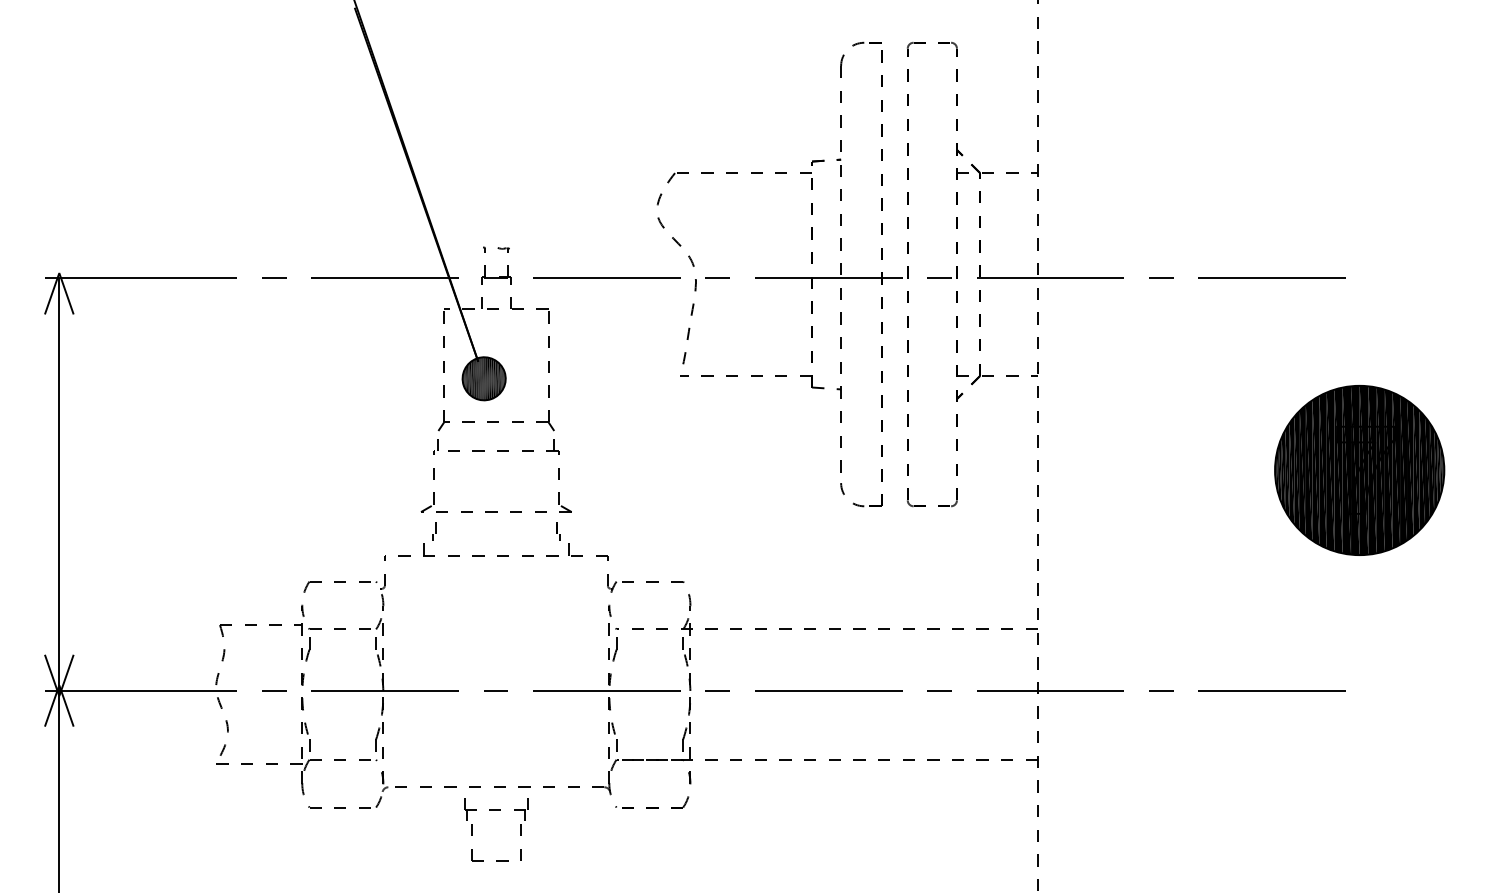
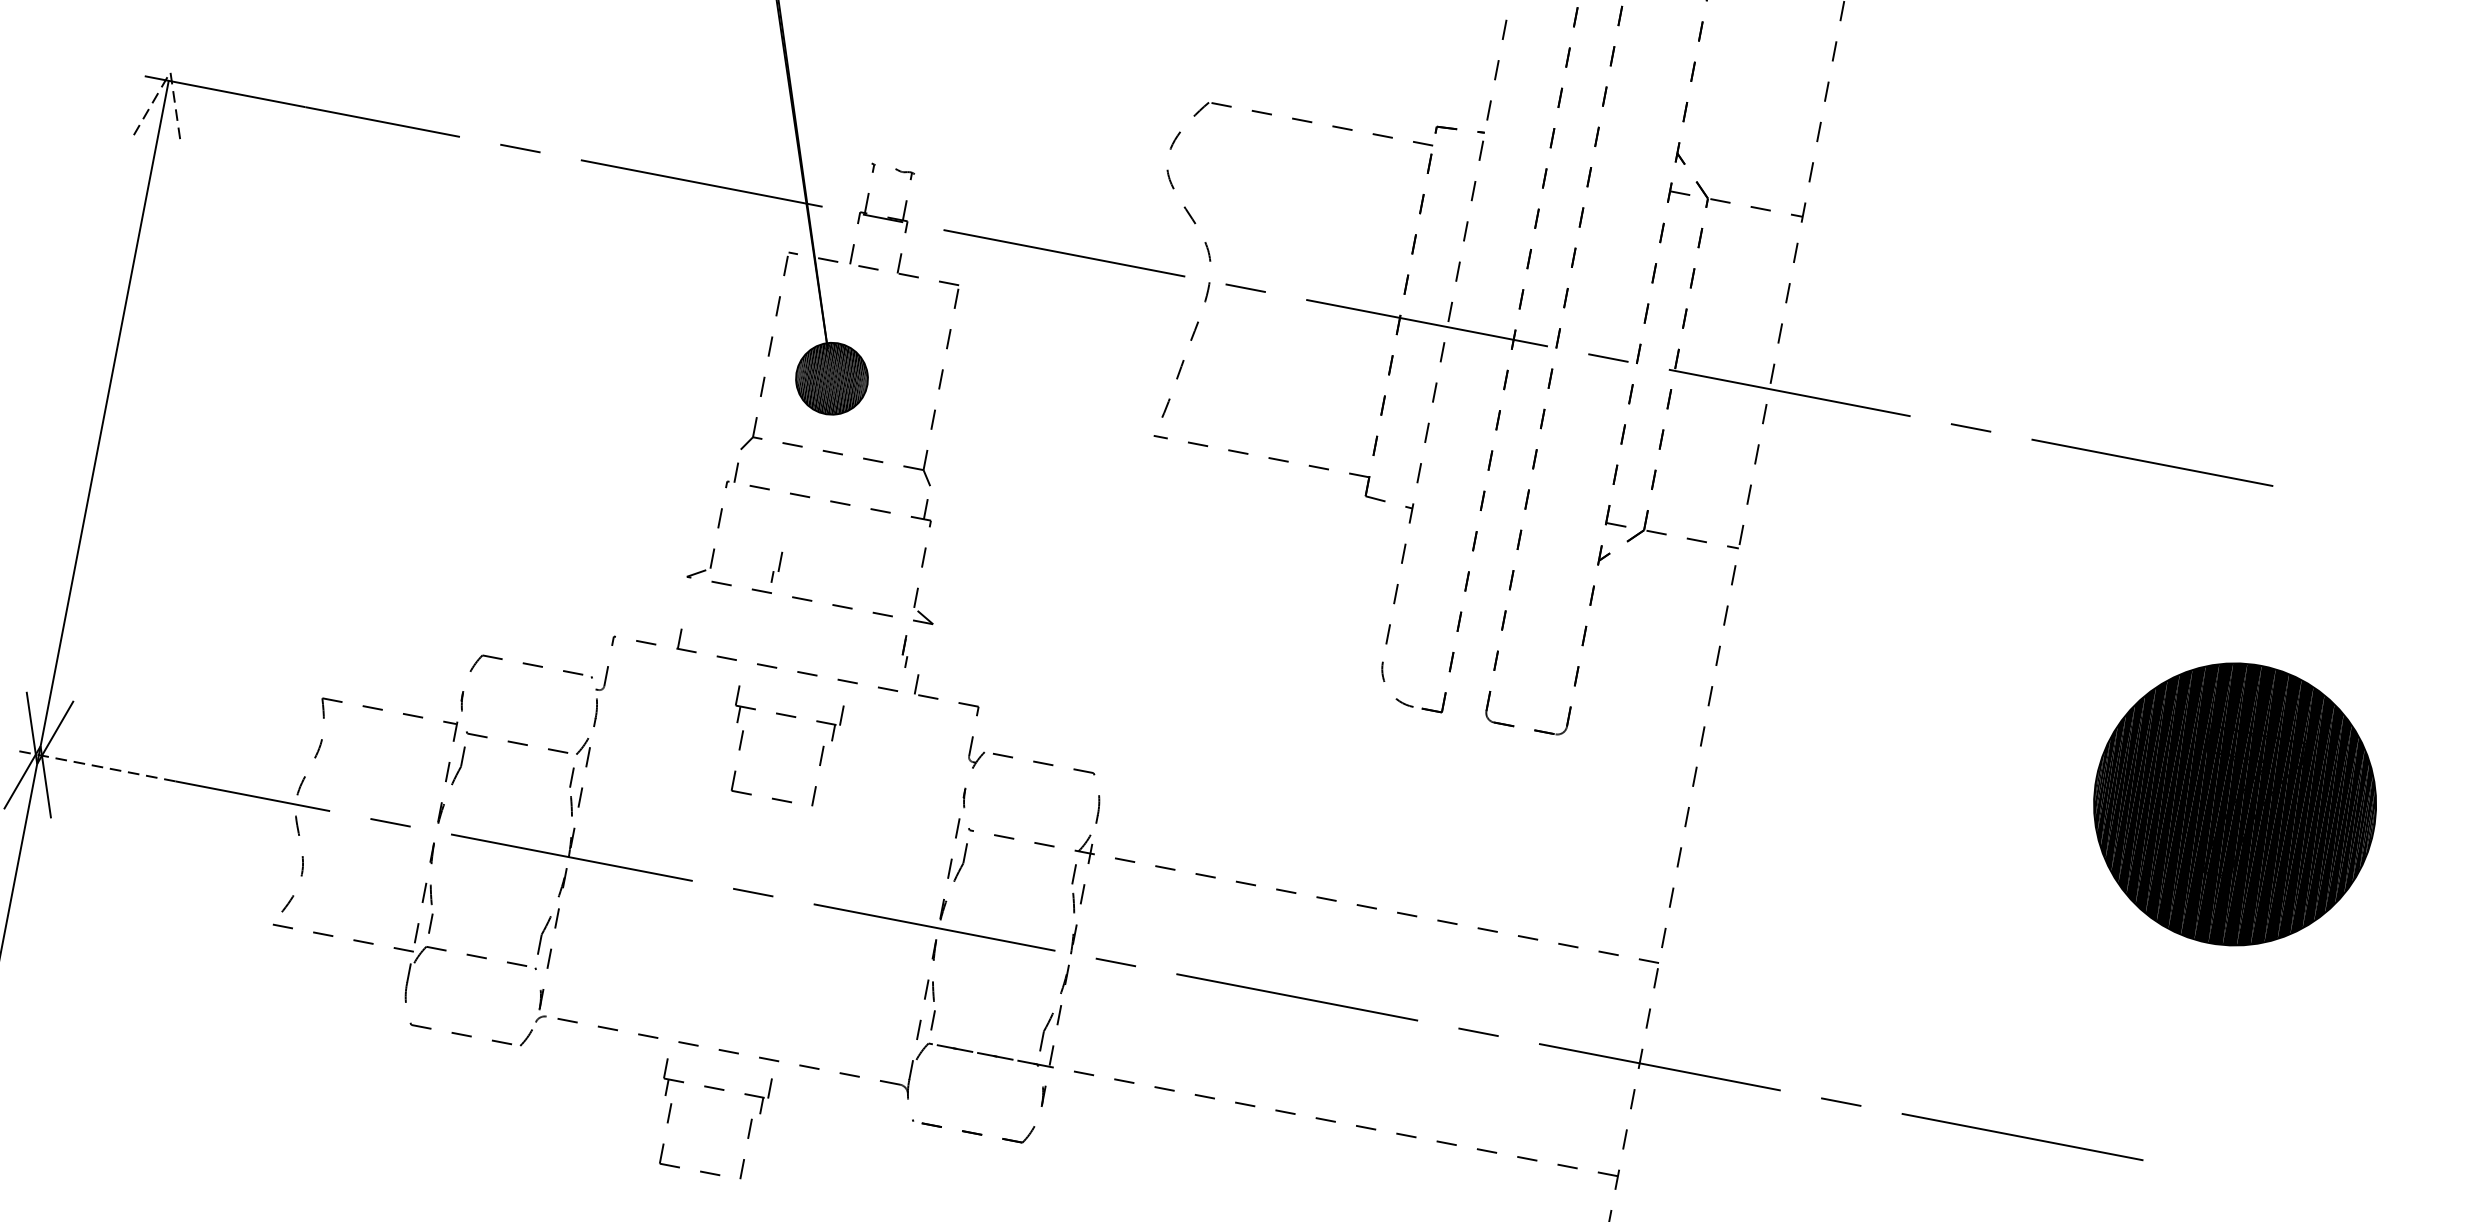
line: (59, 273) -> (170, 72), solid -> dashed
part: (434, 531) -> (777, 567), moved
part: (496, 582) -> (788, 715), added
line: (93, 690) -> (94, 765), solid -> dashed

